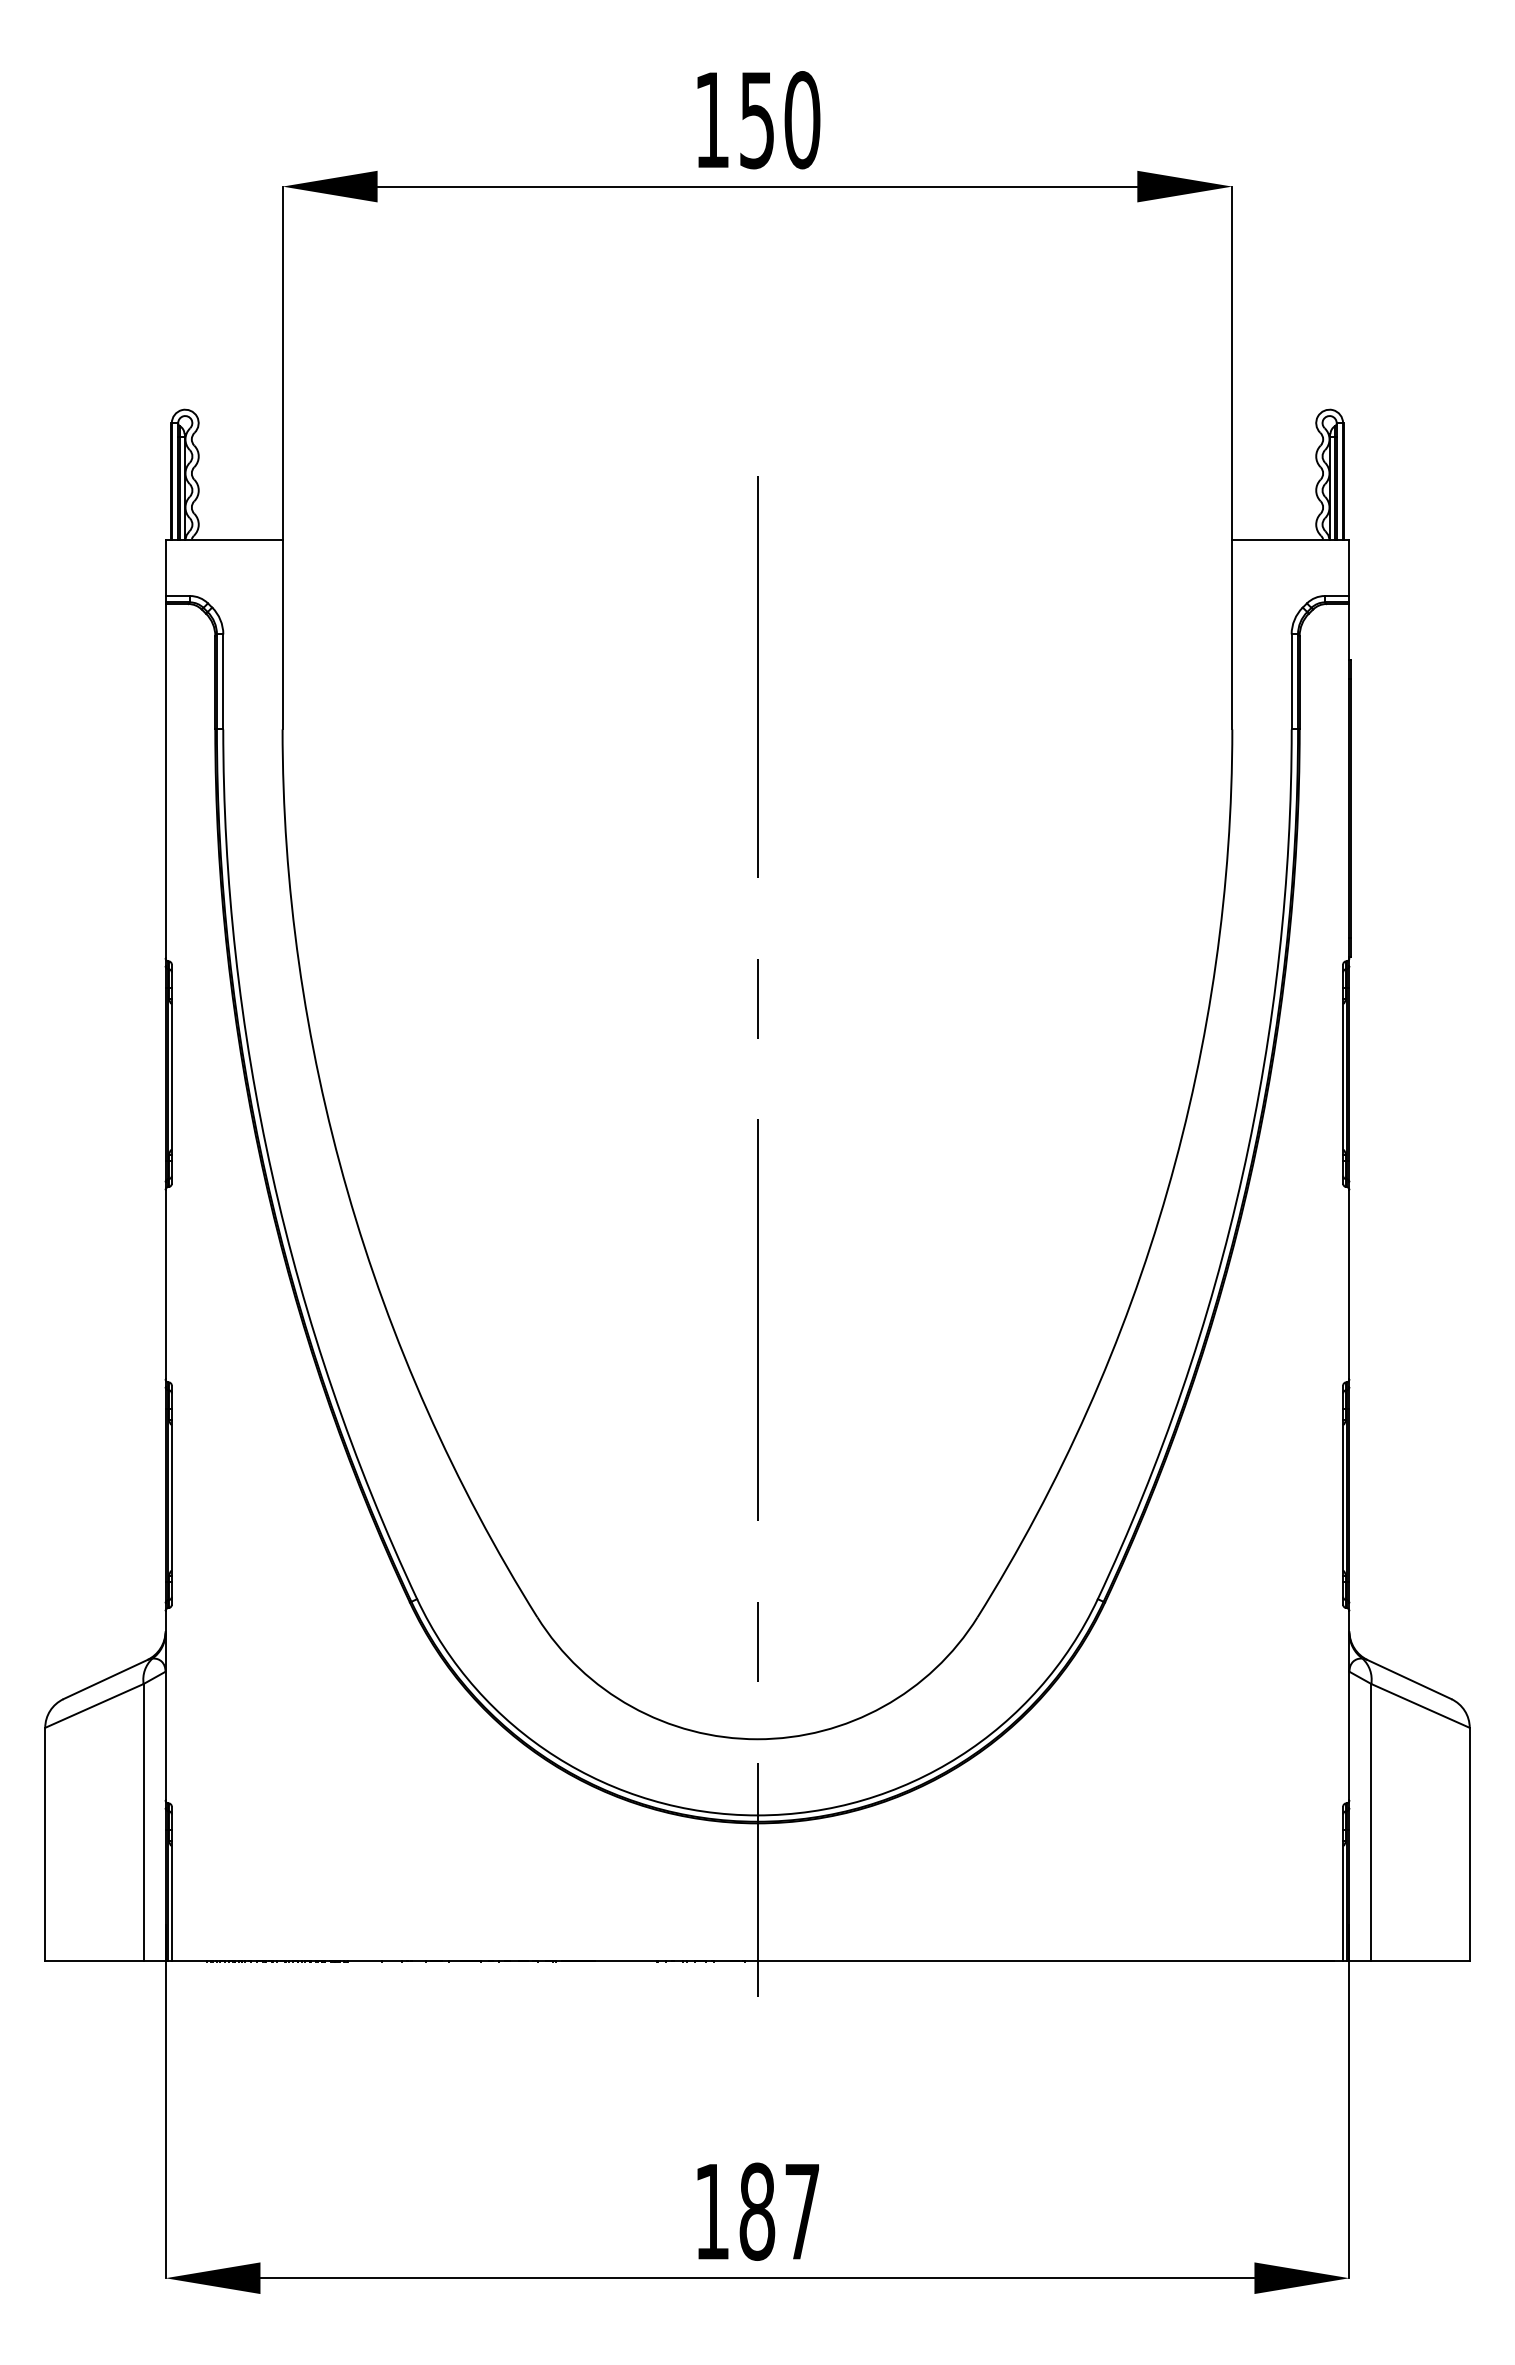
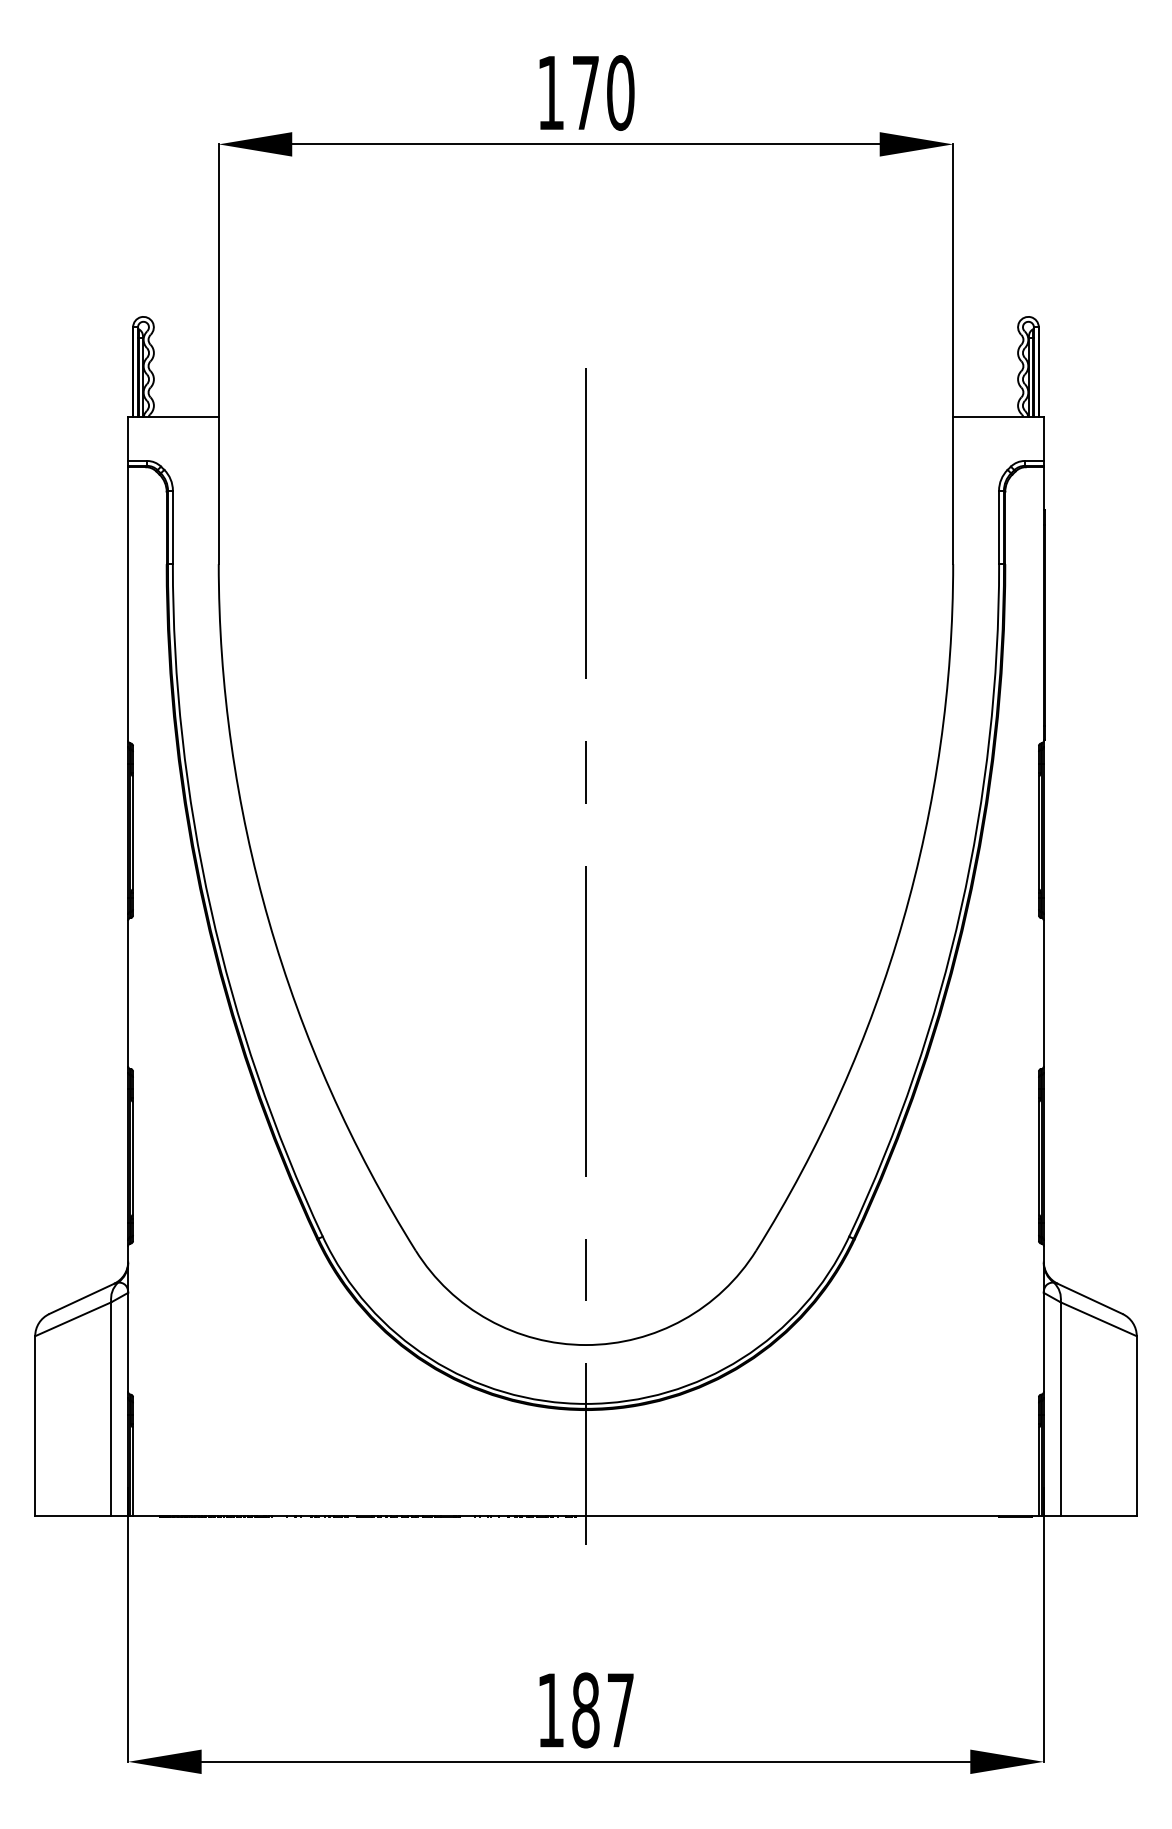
text: (756, 120) -> (585, 93), 150 -> 170

